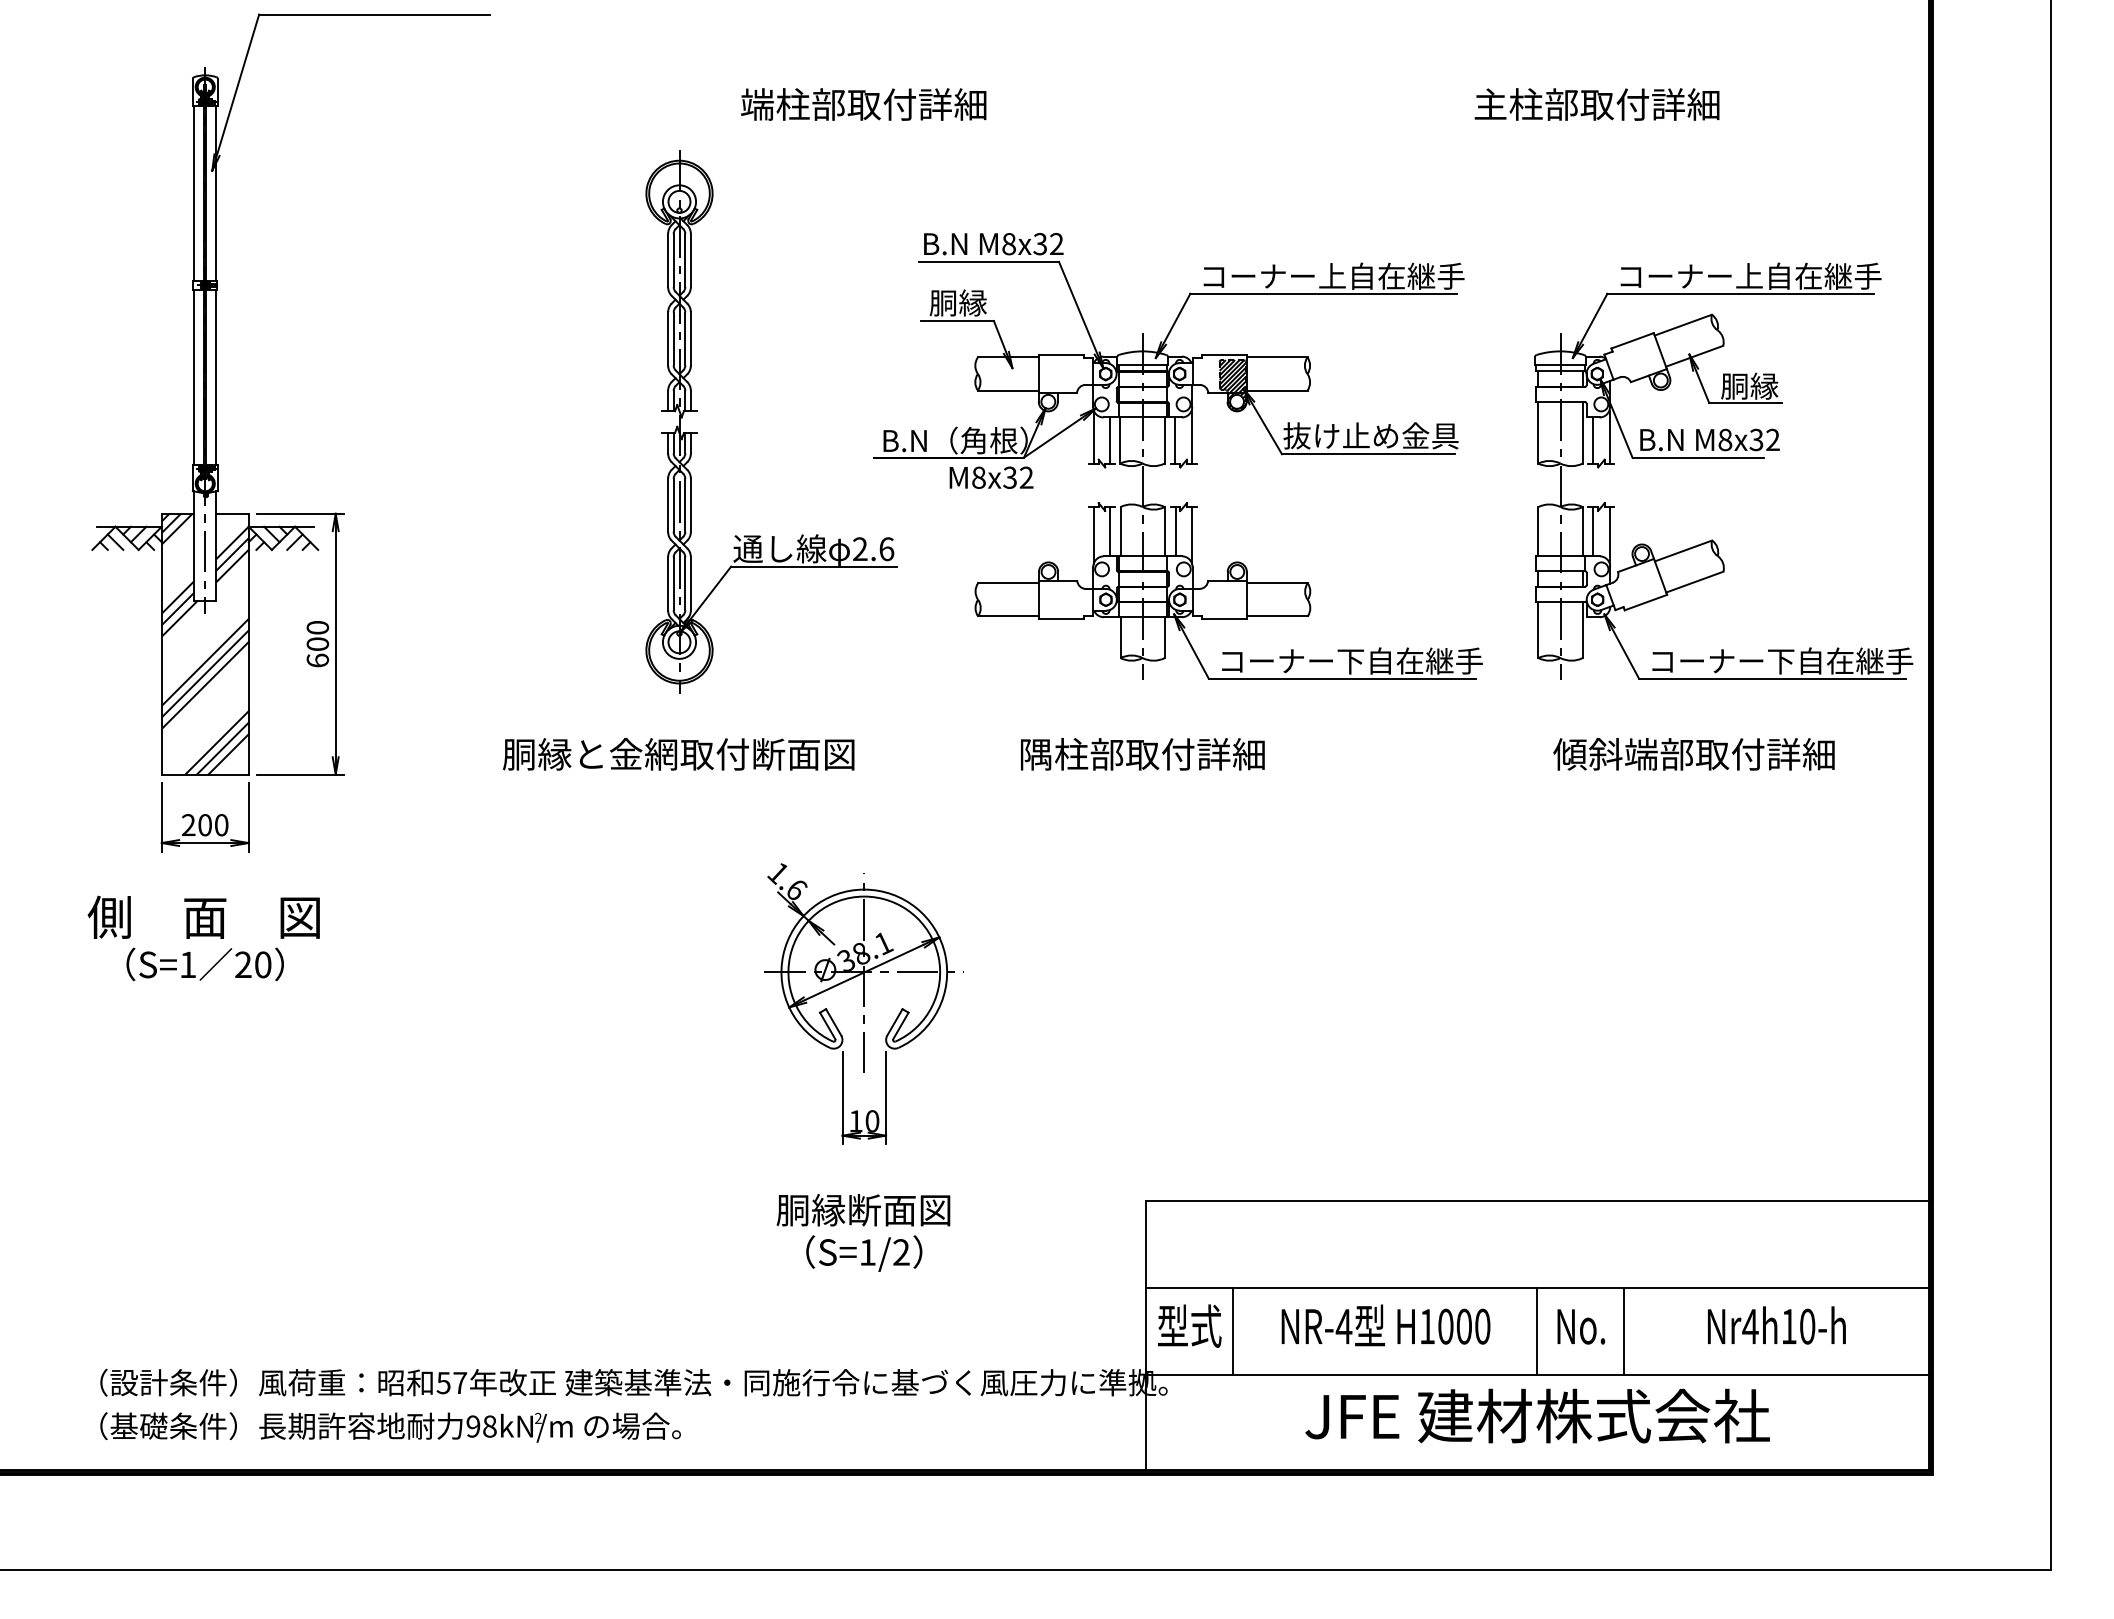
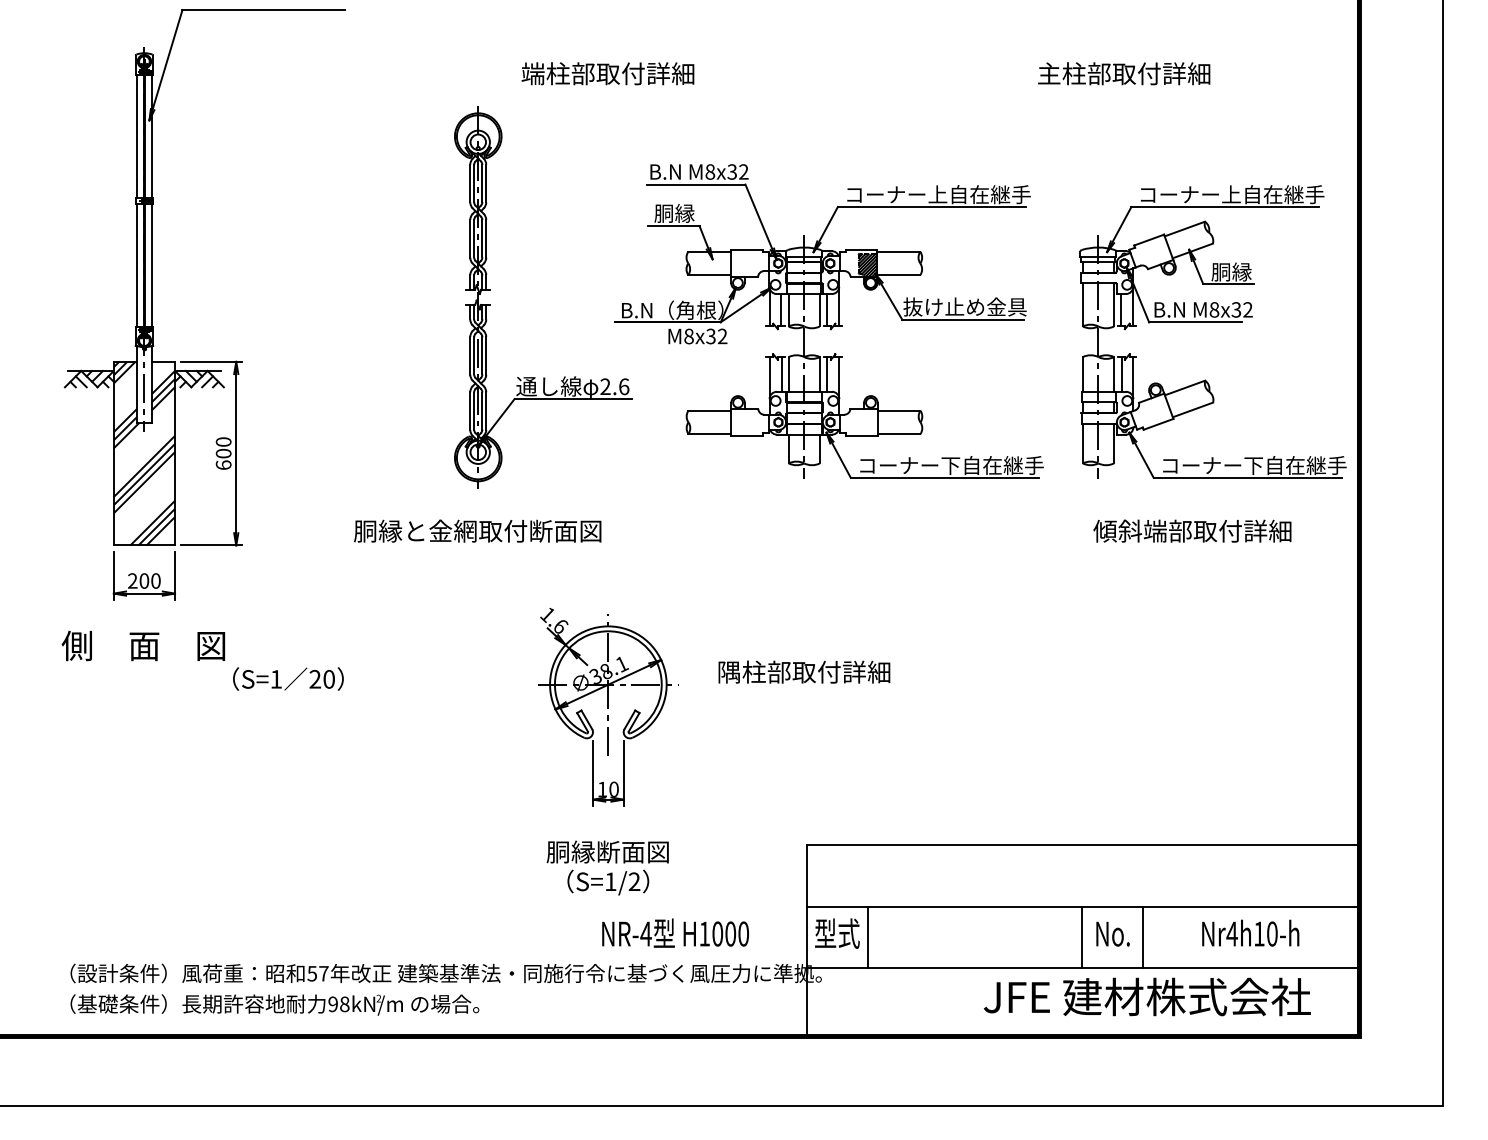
text: (1142, 753) -> (804, 671), moved
text: (205, 963) -> (288, 678), moved
text: (1385, 1324) -> (675, 932), moved
text: (1537, 1415) -> (1147, 996), moved

